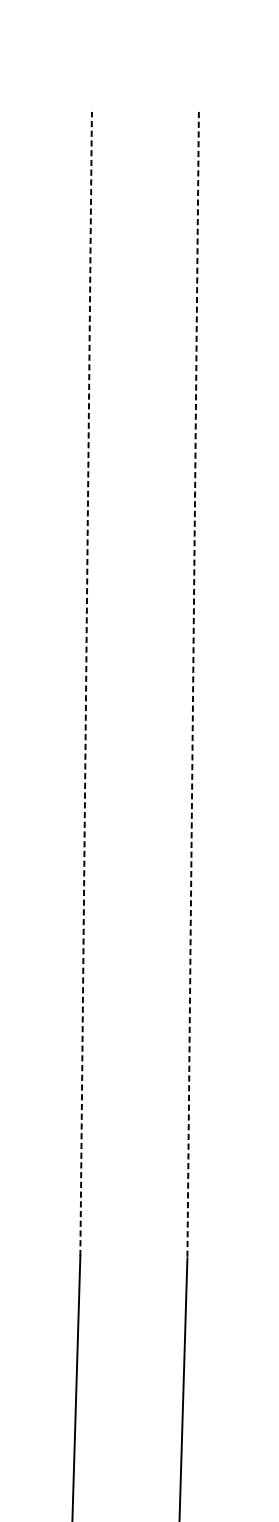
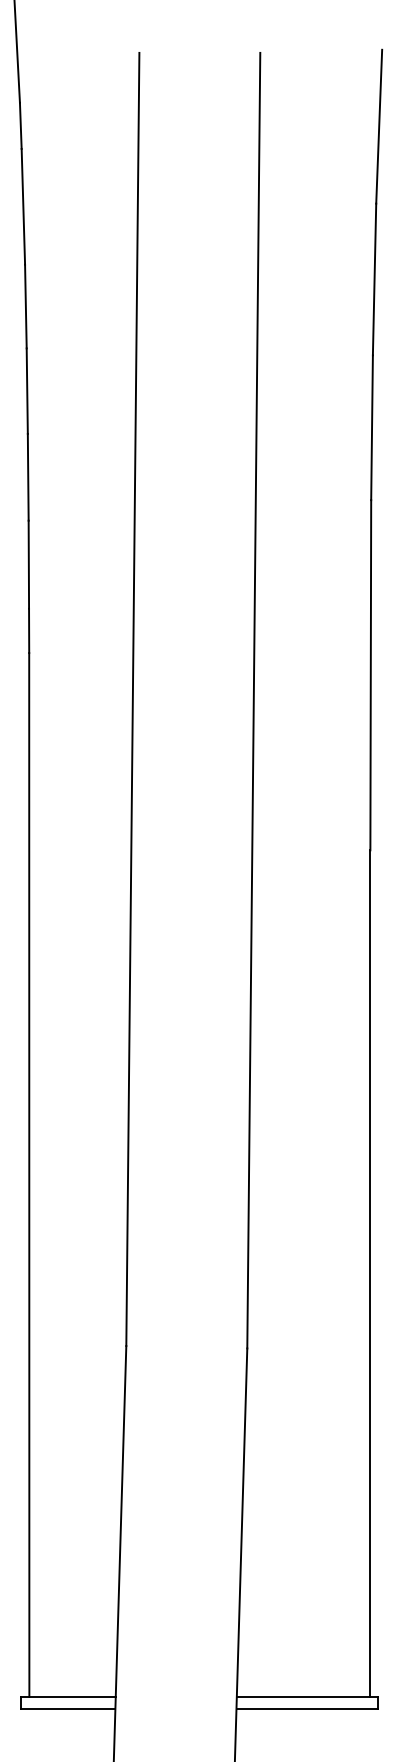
line: (85, 684) -> (132, 699), dashed -> solid
line: (192, 684) -> (253, 700), dashed -> solid

